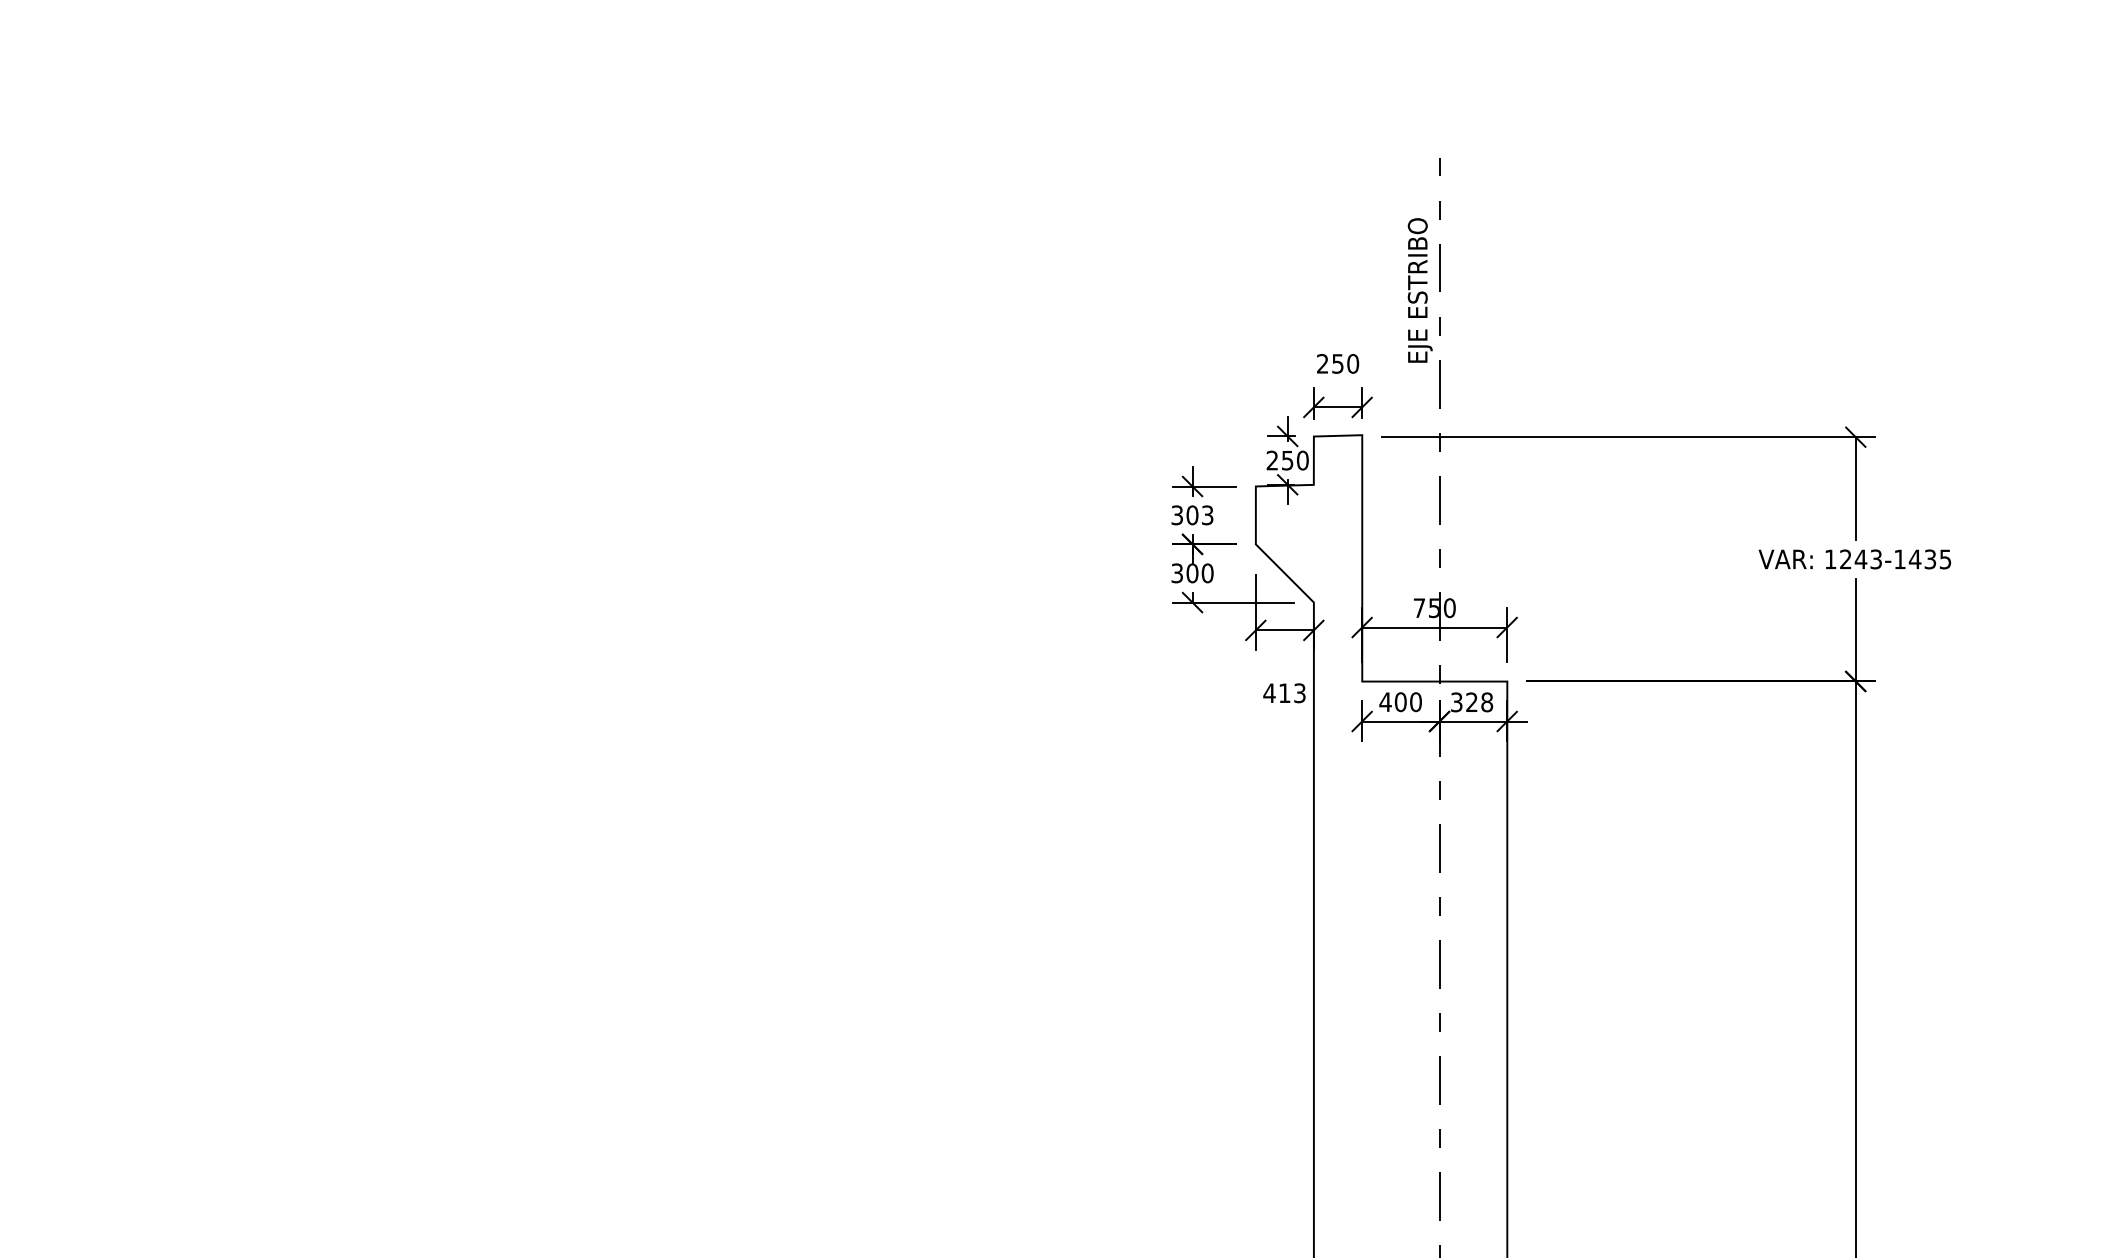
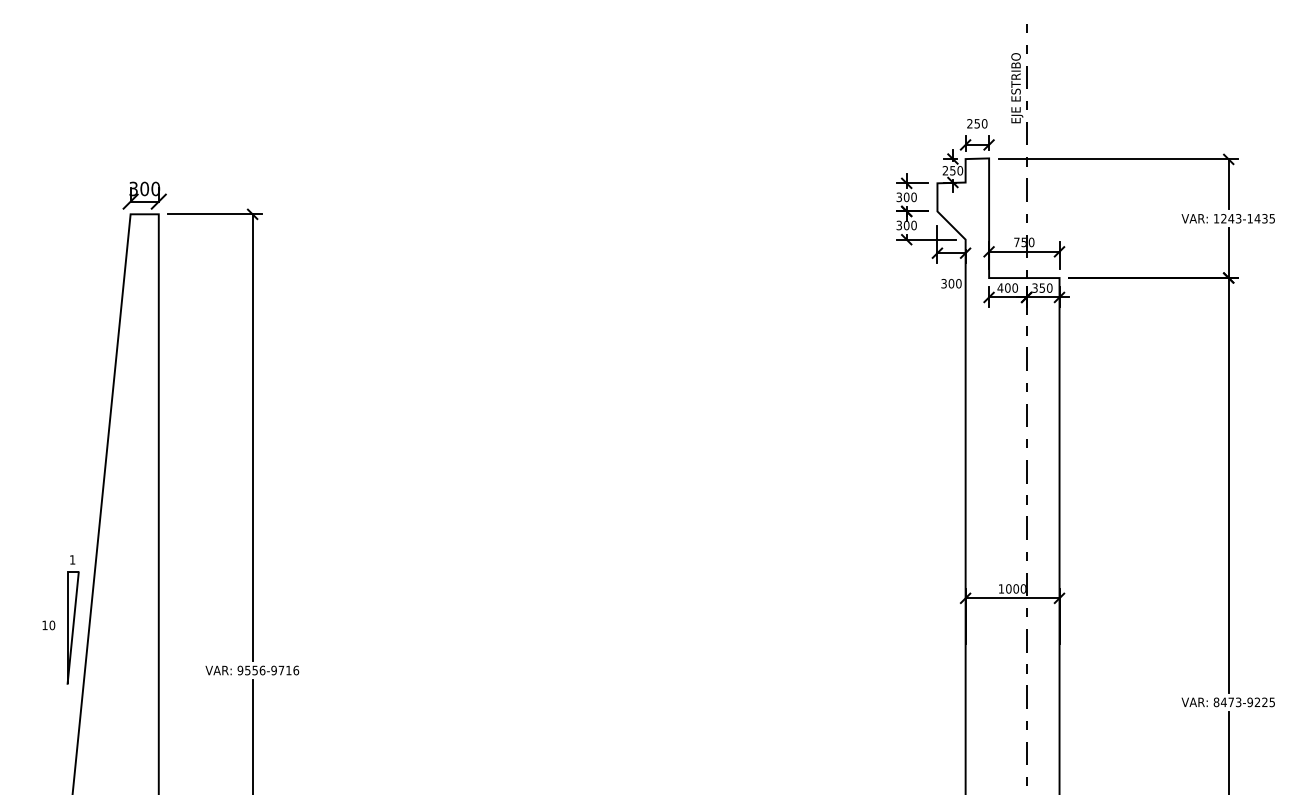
text: (1206, 515) -> (913, 197), 303 -> 300
text: (1284, 692) -> (951, 283), 413 -> 300
text: (1478, 701) -> (1045, 287), 328 -> 350

